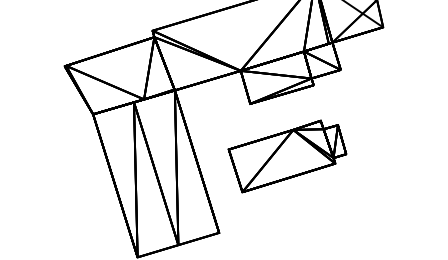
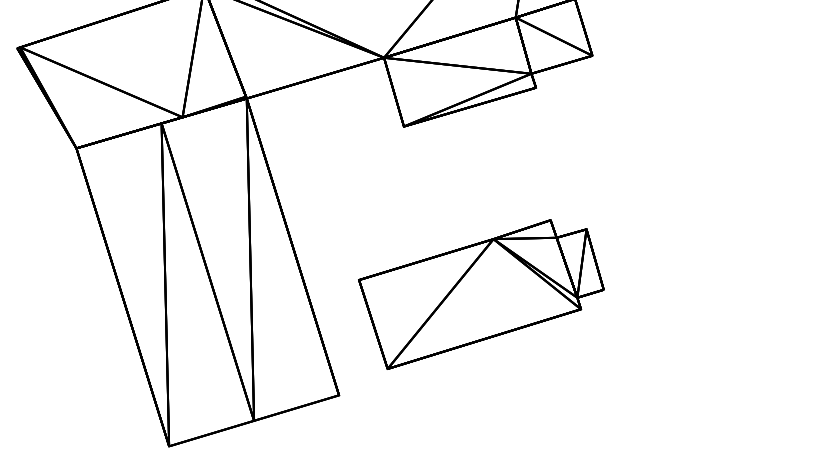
part: (287, 156) -> (481, 294), moved

